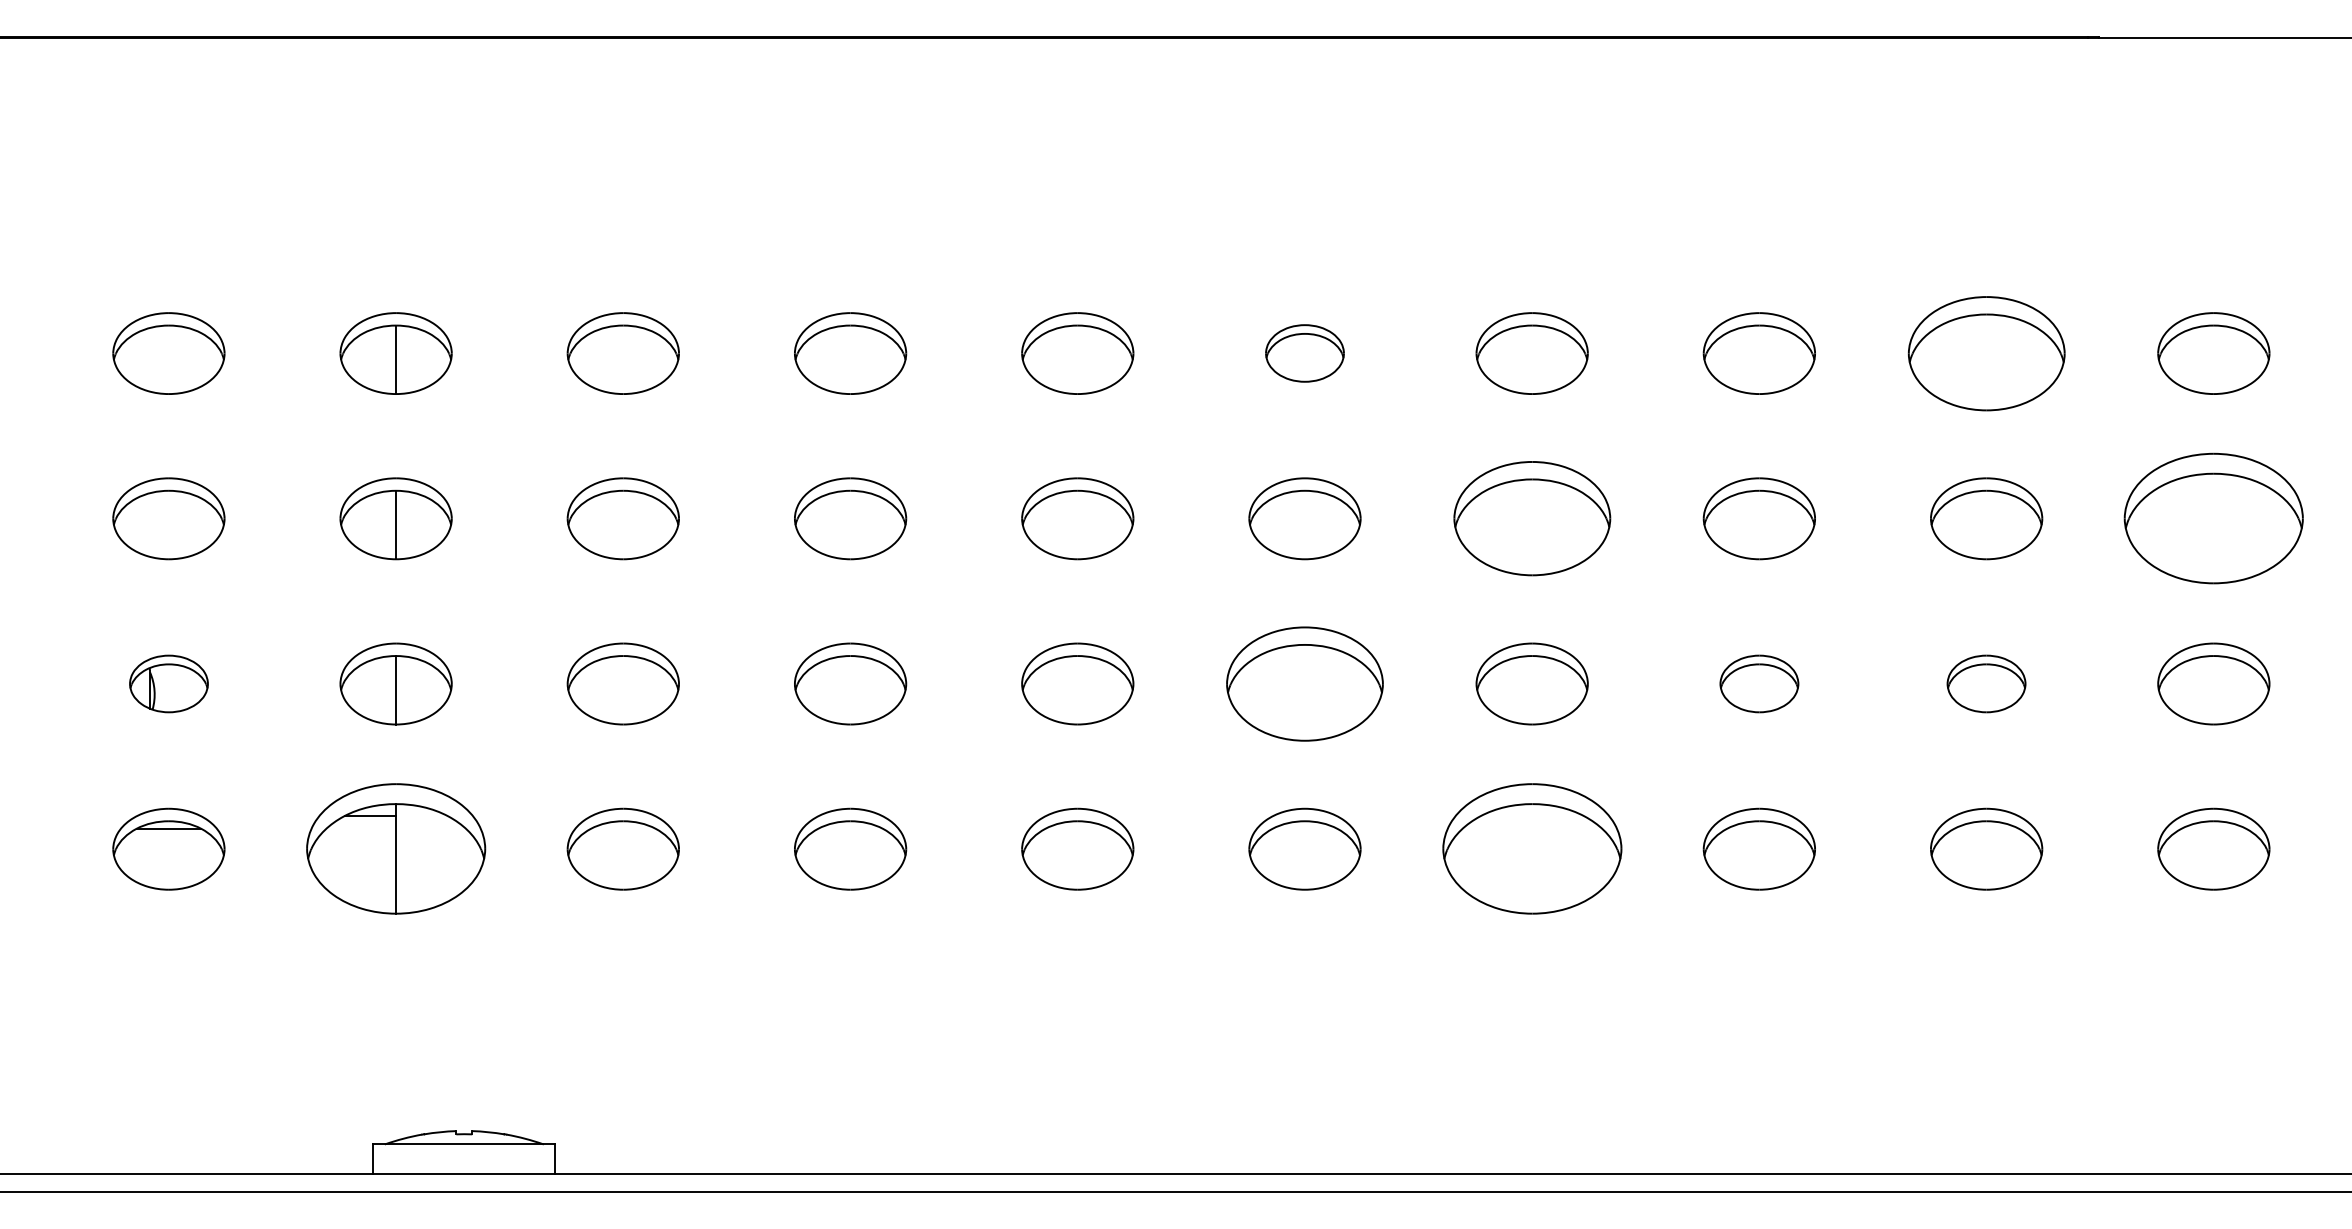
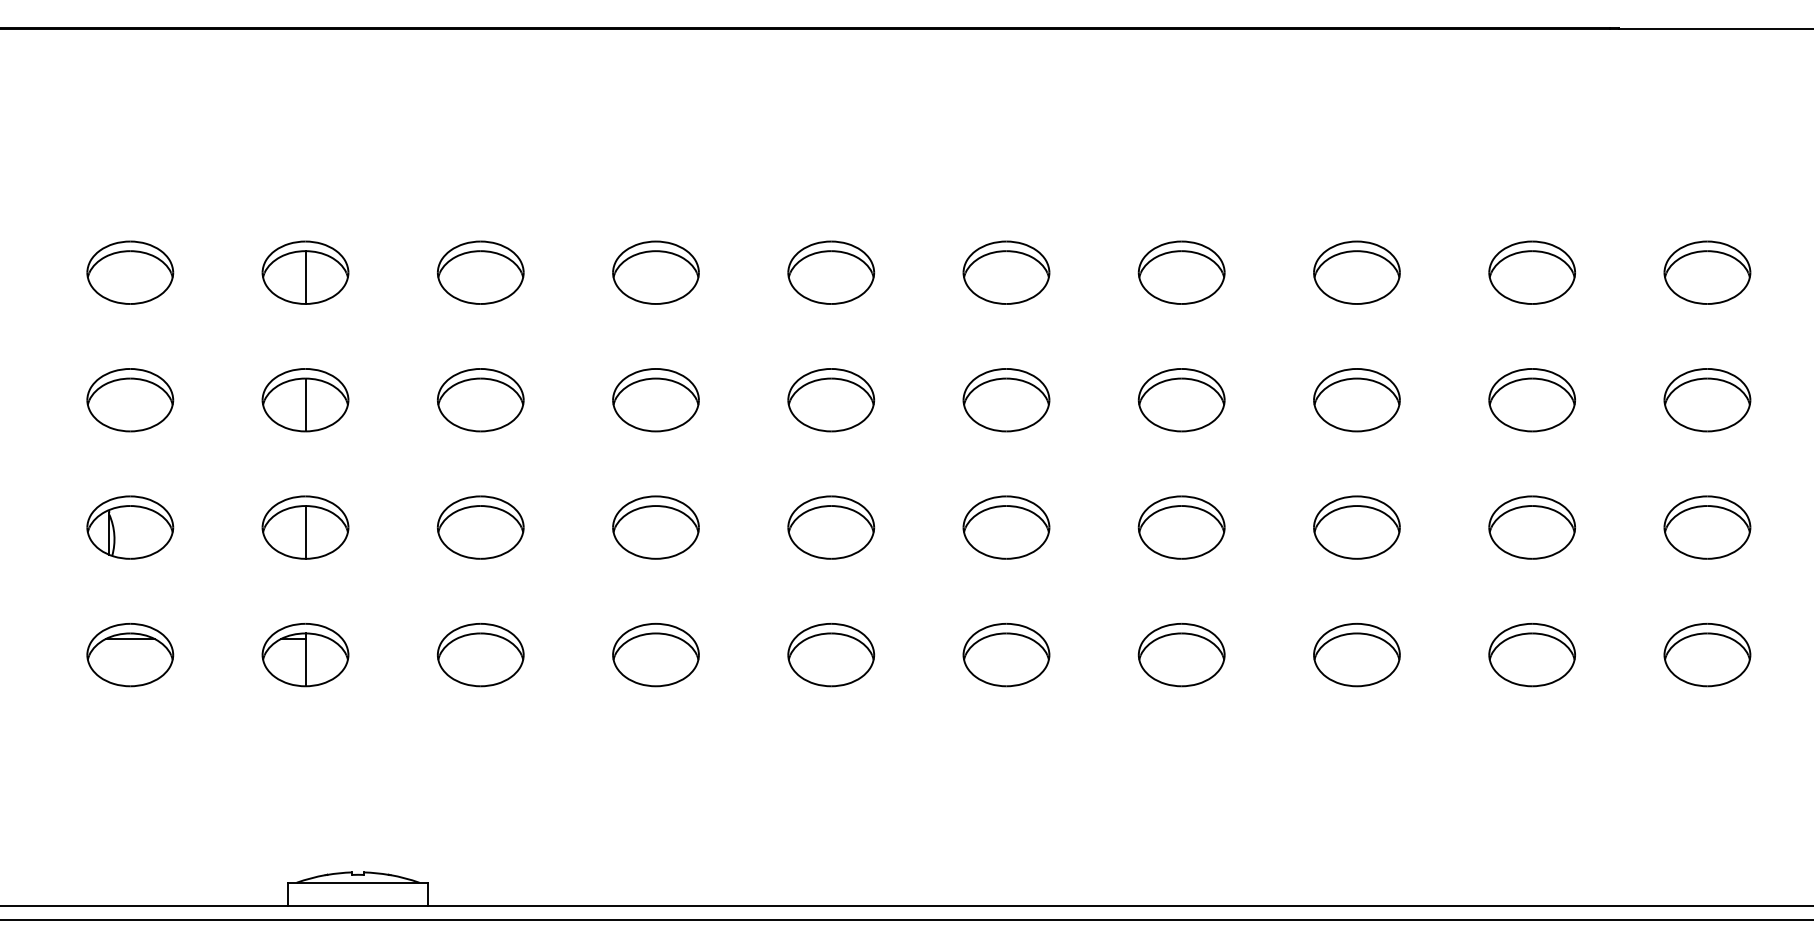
part: (1305, 353) -> (1006, 272), size x1.43
part: (1985, 353) -> (1531, 272), size x0.71
part: (1531, 519) -> (1181, 400), size x0.71
part: (2213, 519) -> (1707, 400), size x0.62
part: (169, 683) -> (130, 527), size x1.43
part: (1305, 683) -> (1006, 527), size x0.71
part: (1758, 683) -> (1356, 527), size x1.43
part: (1985, 683) -> (1531, 527), size x1.43
part: (396, 849) -> (305, 655), size x0.62
part: (1531, 849) -> (1181, 655), size x0.62

